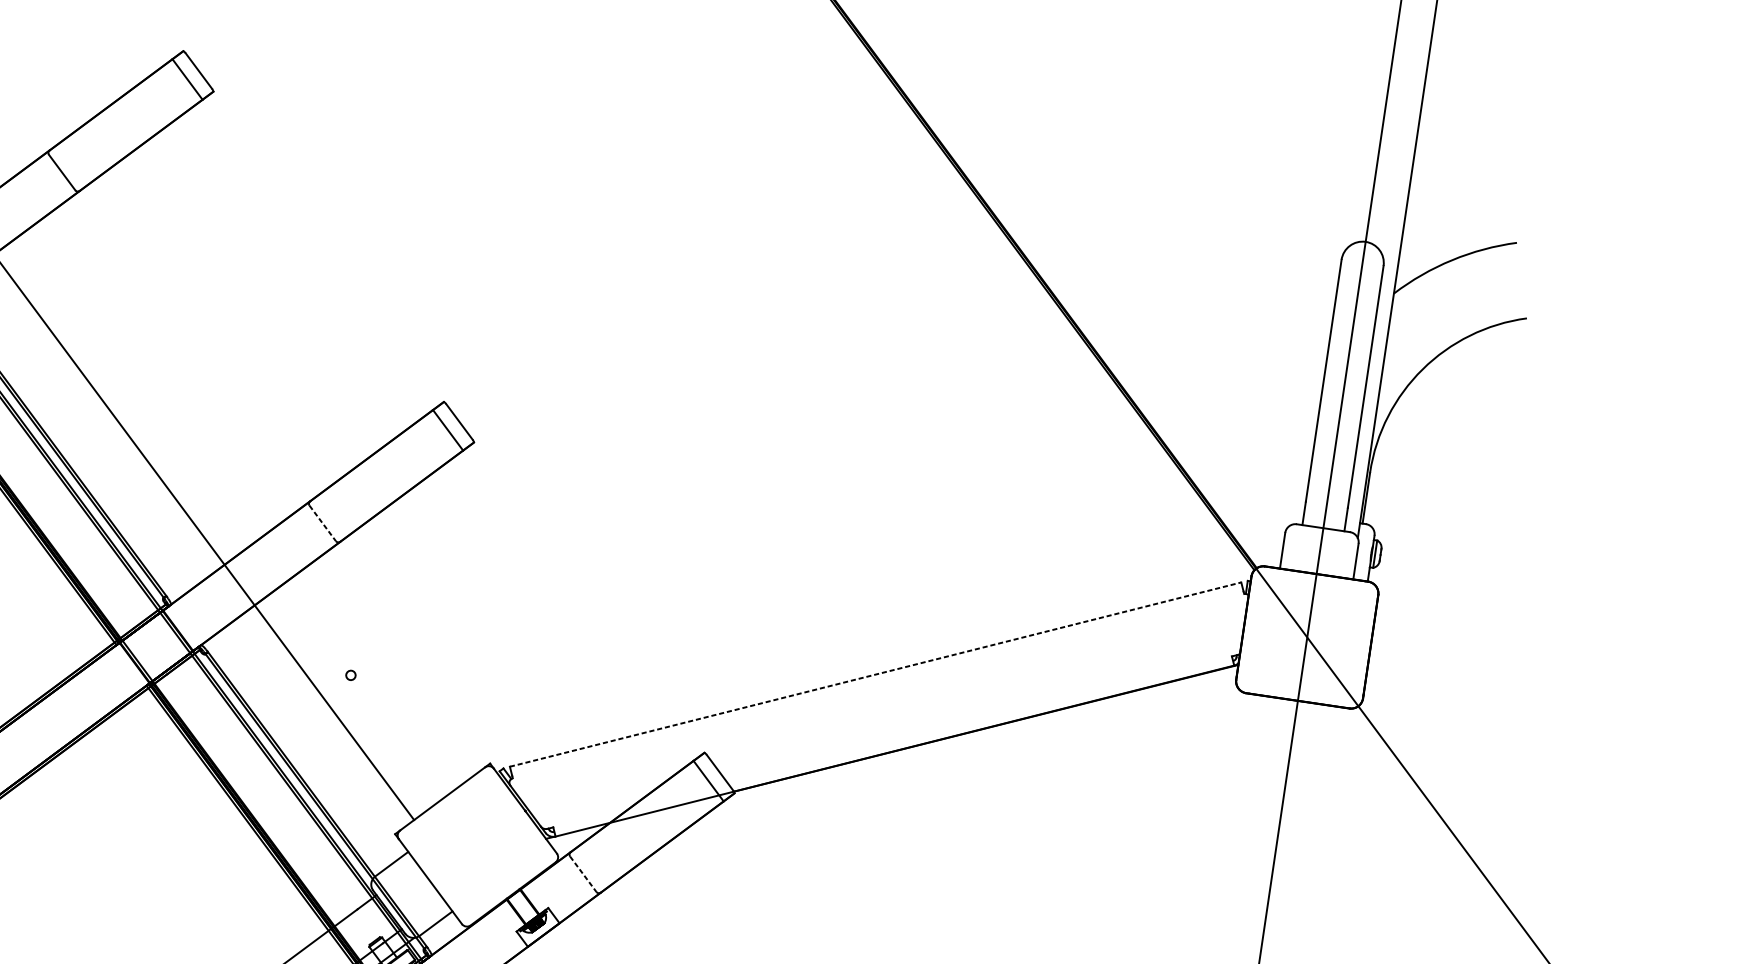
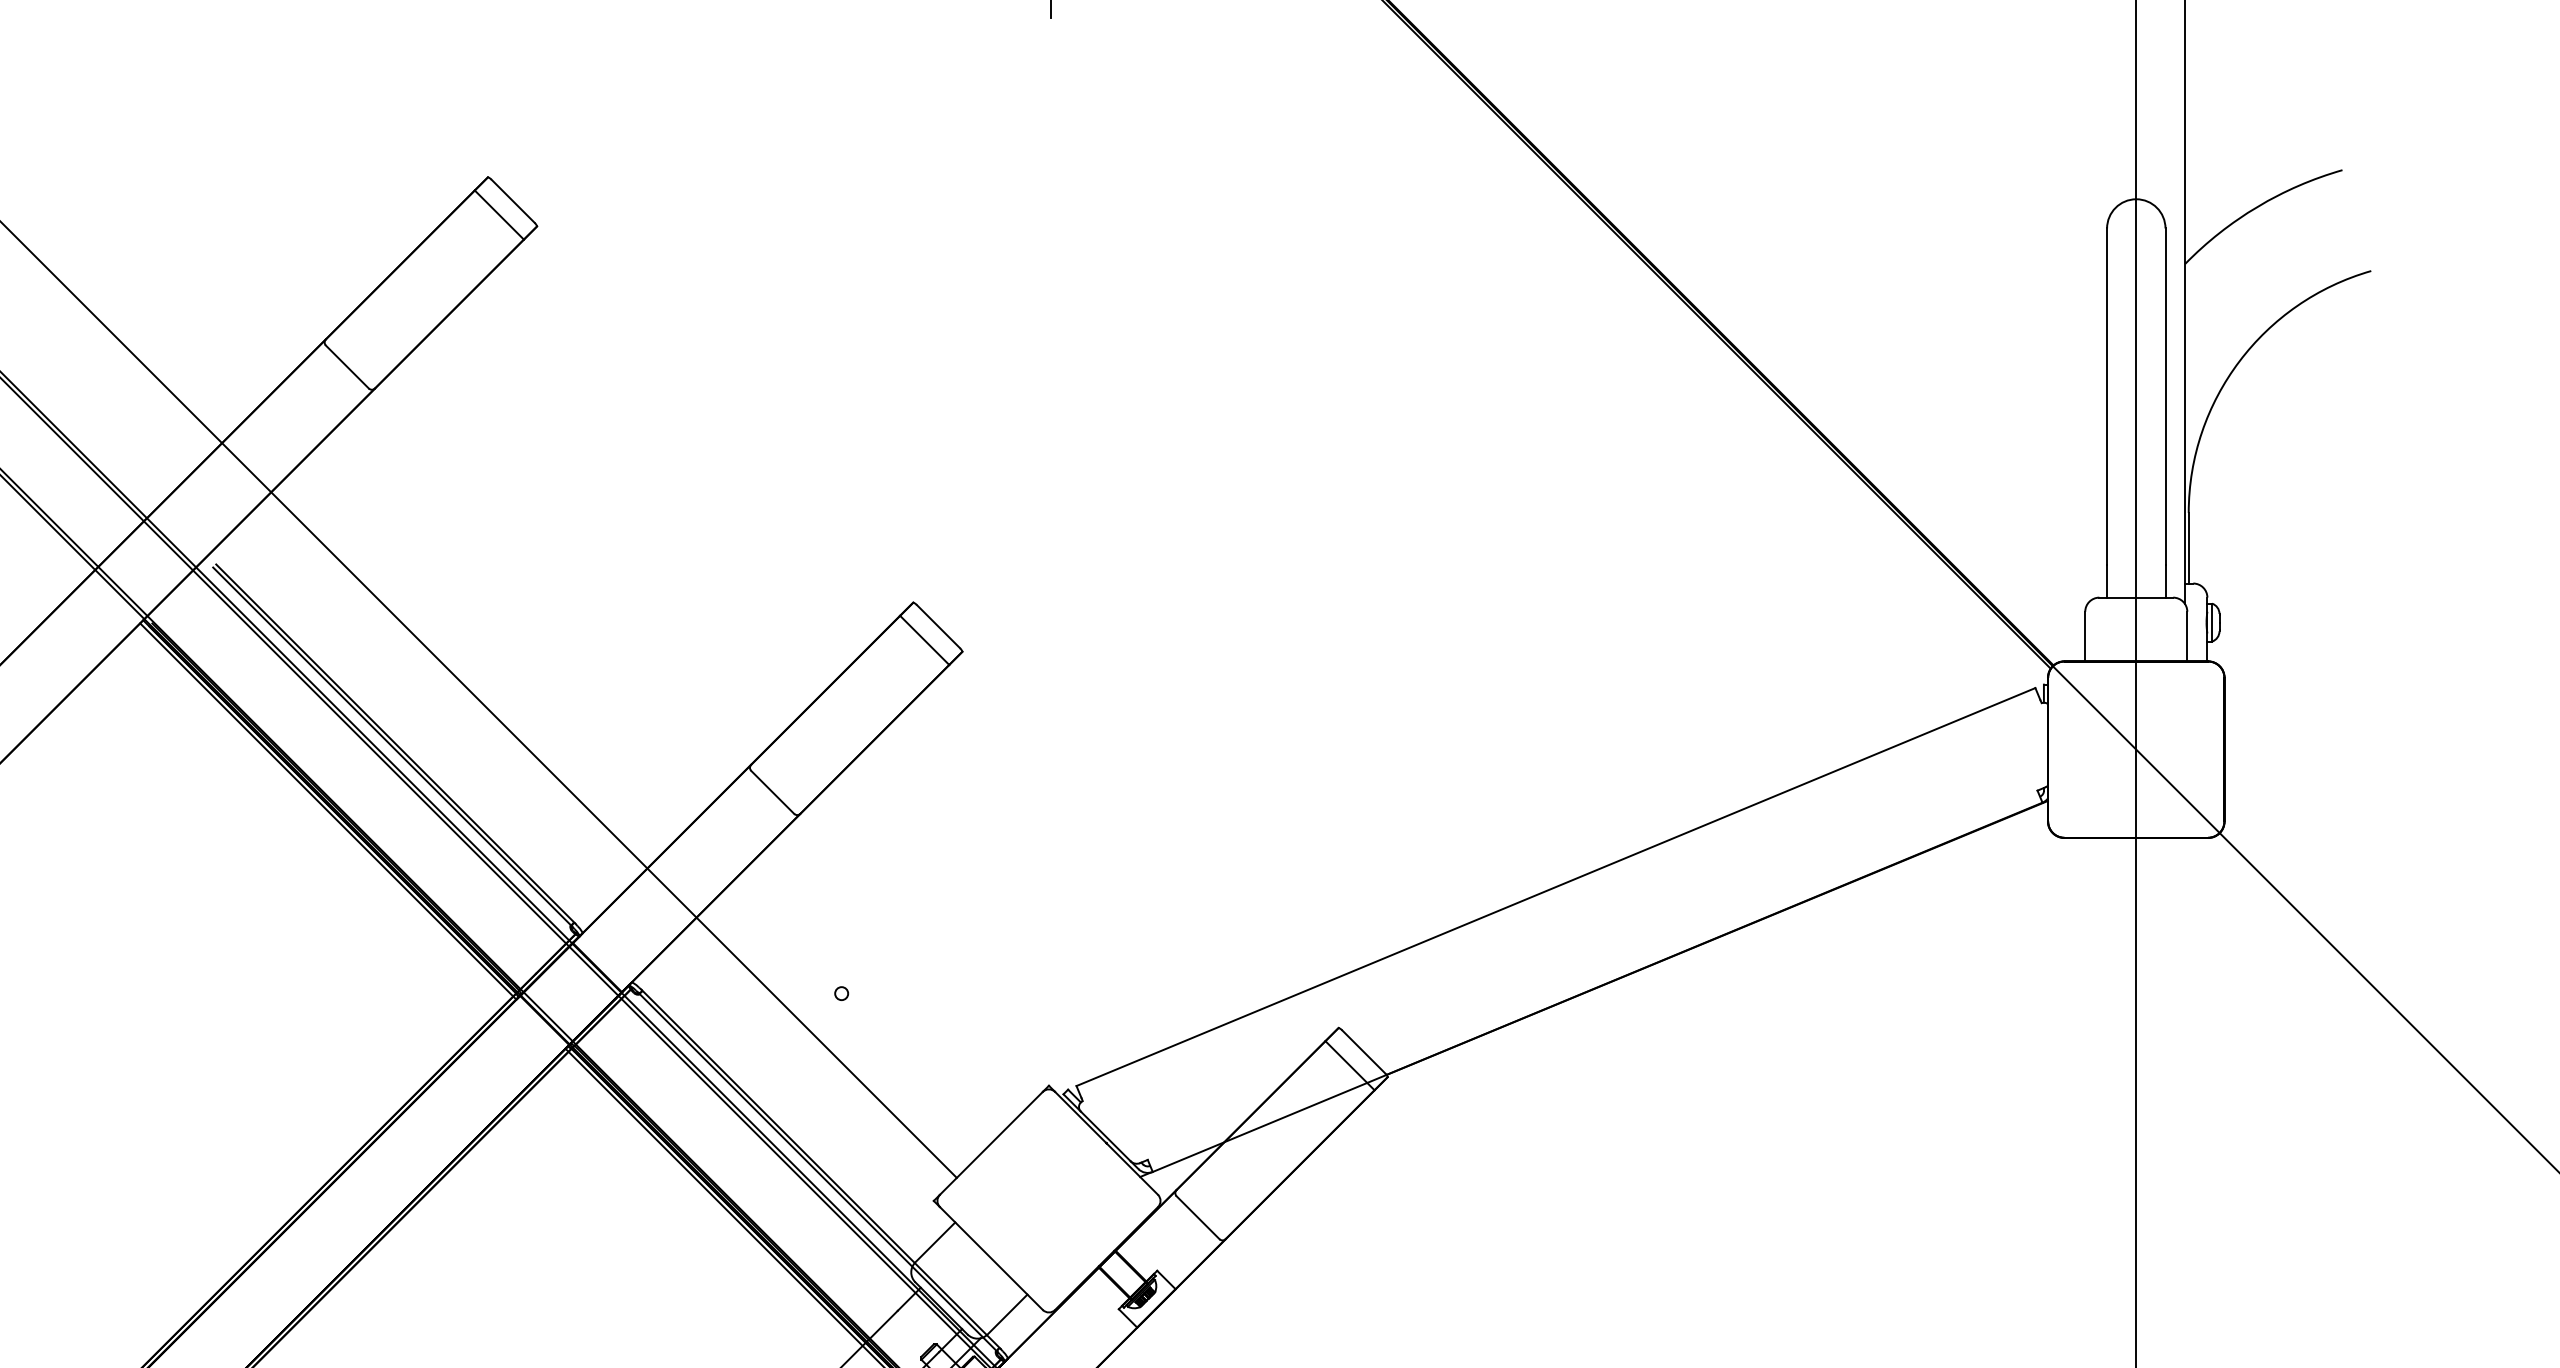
line: (323, 523) -> (773, 792), dashed -> solid
line: (876, 674) -> (1556, 886), dashed -> solid
line: (583, 874) -> (1198, 1218), dashed -> solid

